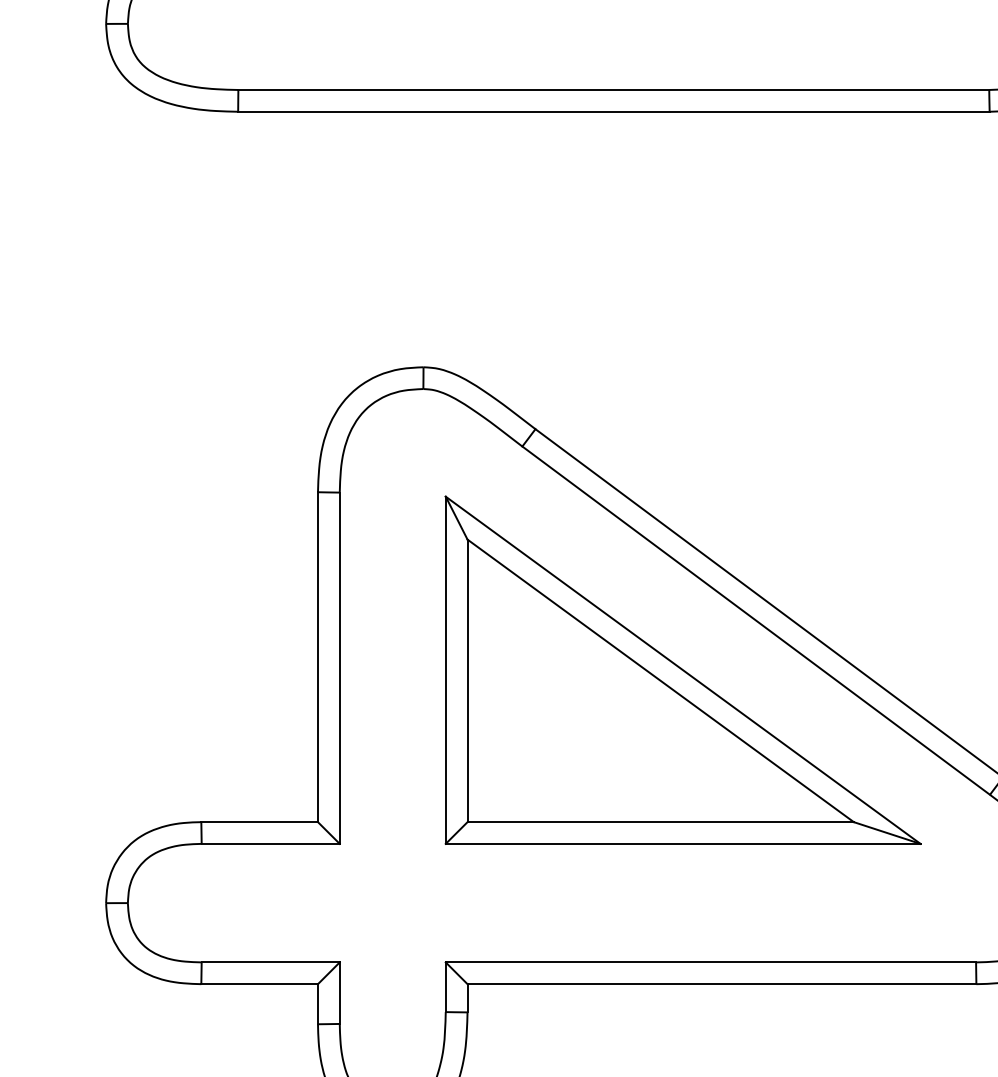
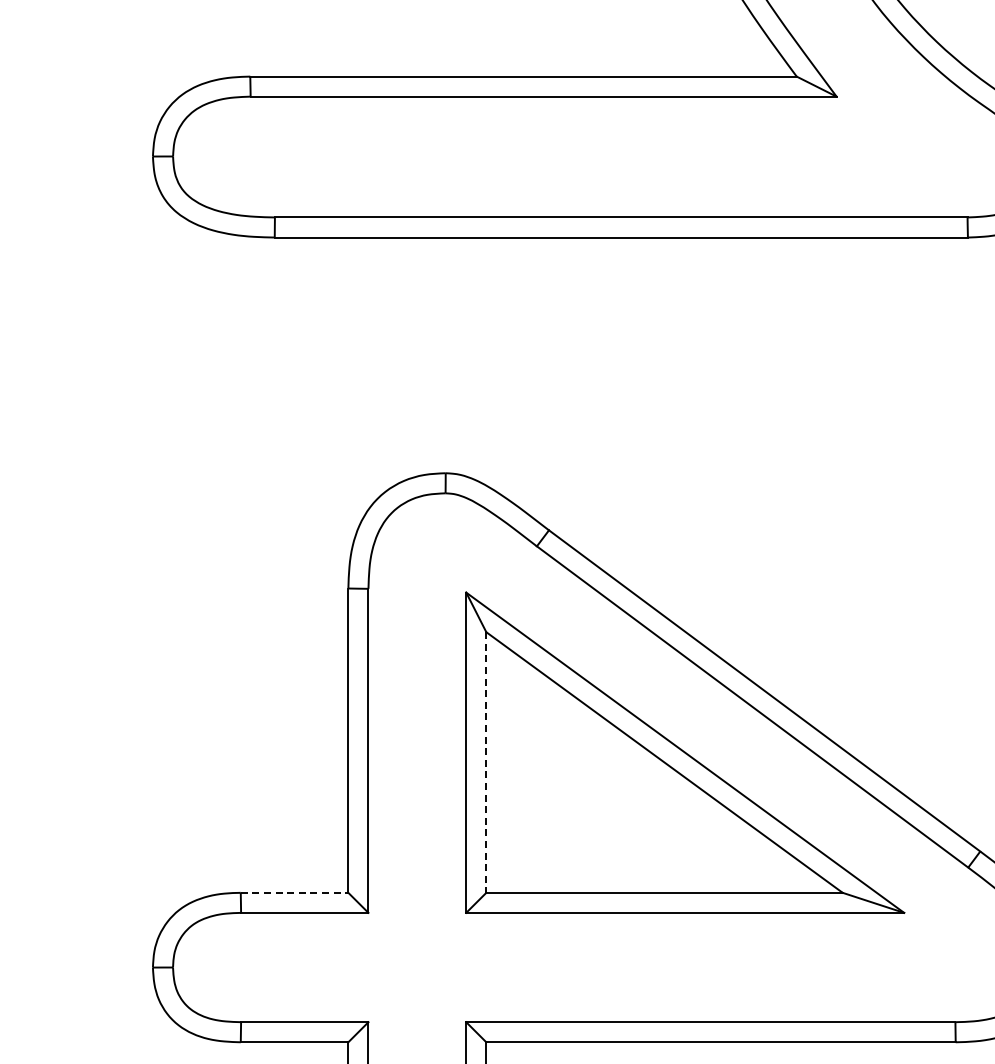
line: (467, 681) -> (486, 763), solid -> dashed
line: (259, 821) -> (294, 892), solid -> dashed

